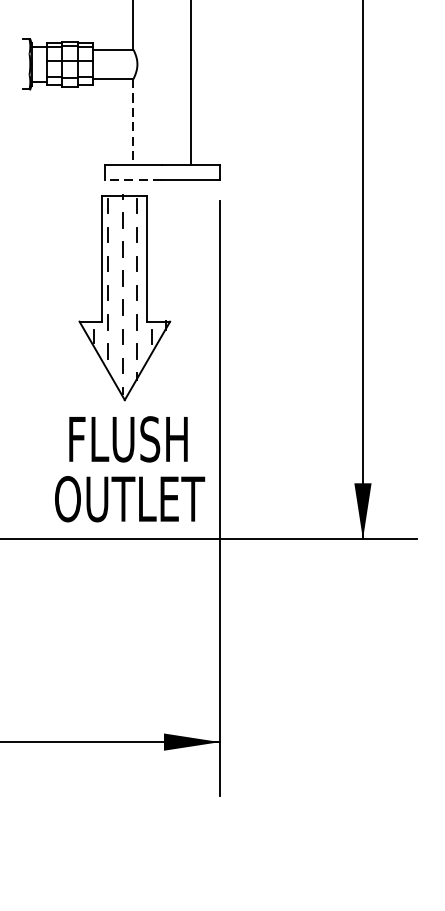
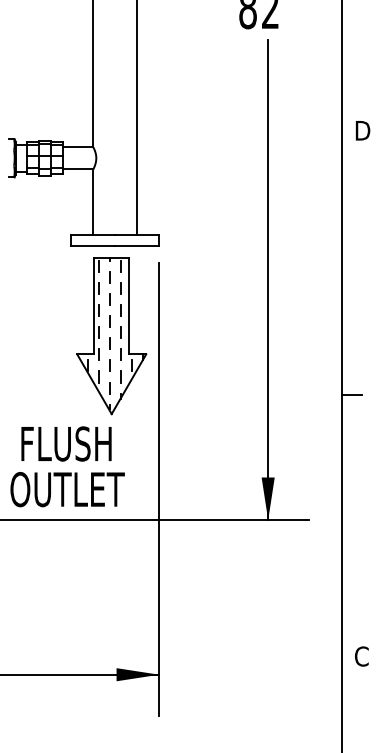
line: (133, 122) -> (93, 202), dashed -> solid
line: (133, 180) -> (93, 246), dashed -> solid
part: (124, 298) -> (111, 336), moved
text: (129, 468) -> (67, 466), moved

